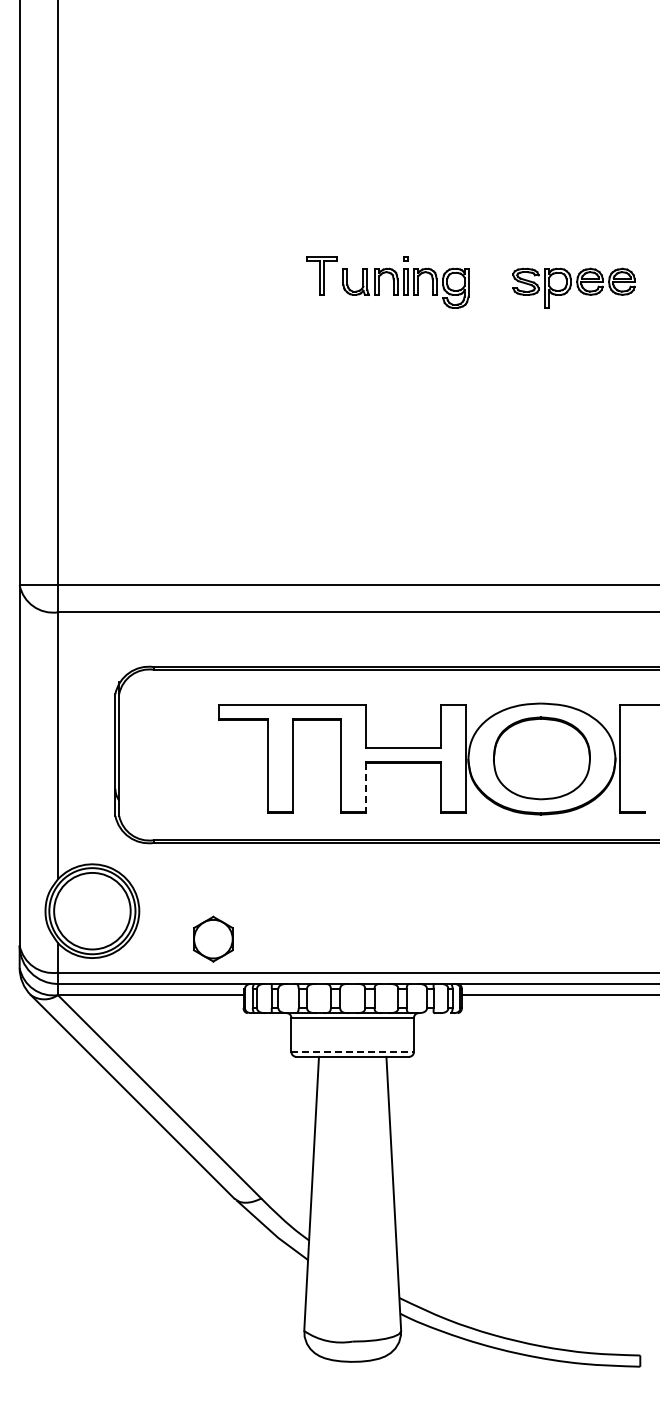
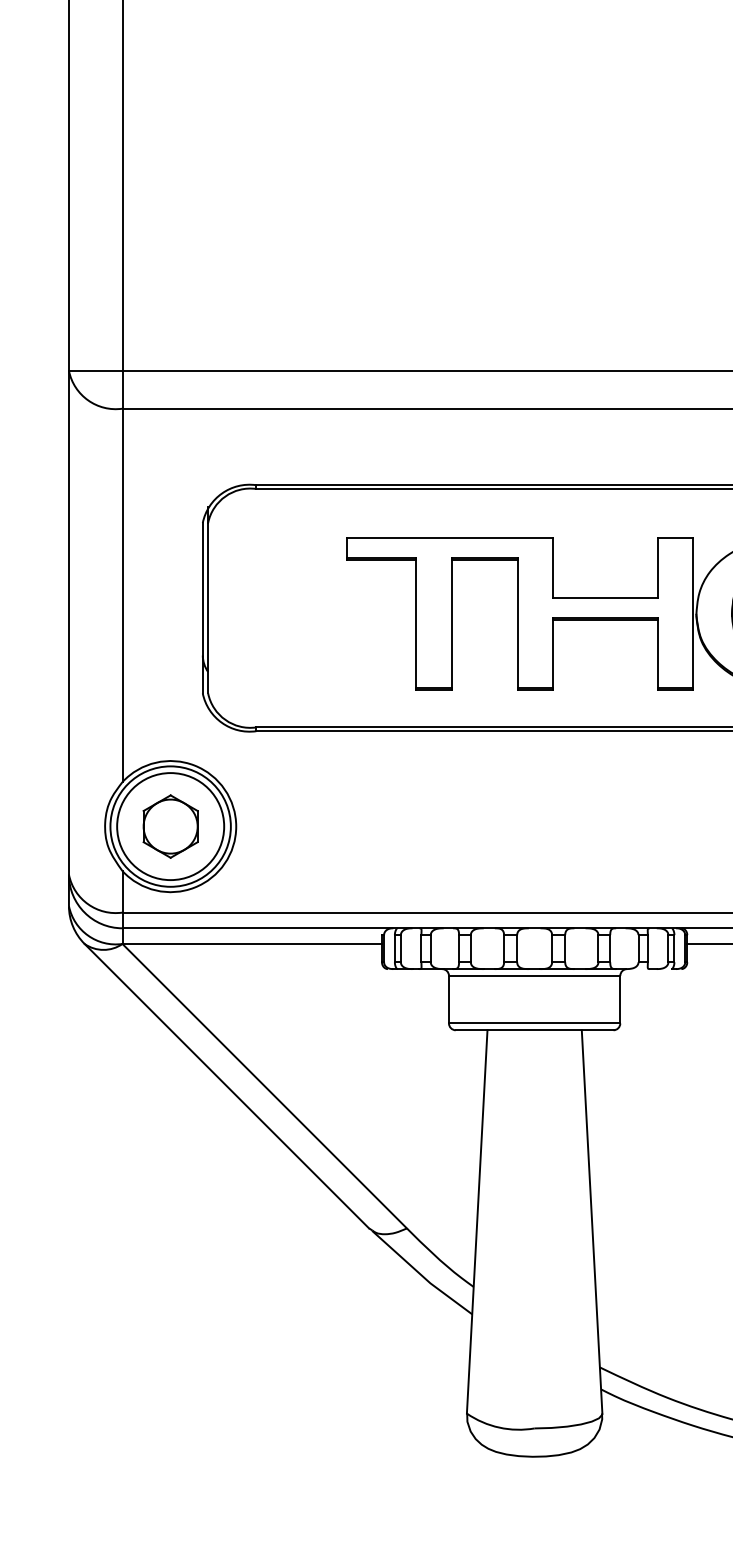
line: (366, 788) -> (553, 655), dashed -> solid
part: (213, 938) -> (170, 825), moved
line: (353, 1051) -> (535, 1022), dashed -> solid

